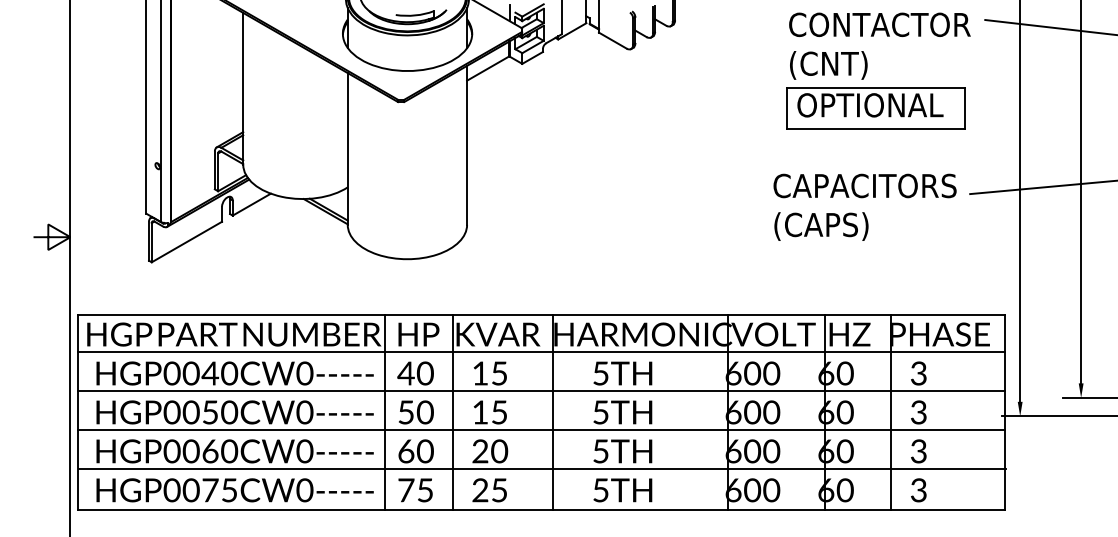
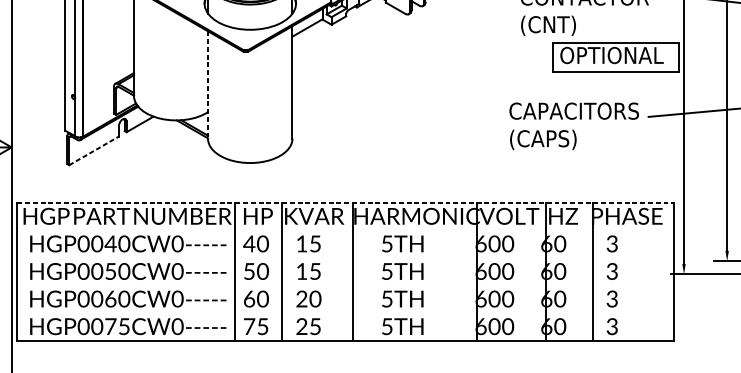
part: (875, 108) -> (615, 57), moved
line: (347, 148) -> (207, 84), solid -> dashed
line: (186, 242) -> (93, 151), solid -> dashed
line: (541, 315) -> (345, 202), solid -> dashed
line: (541, 352) -> (345, 229), removed
line: (541, 391) -> (345, 256), removed
line: (541, 430) -> (345, 284), removed
line: (542, 469) -> (345, 311), removed

